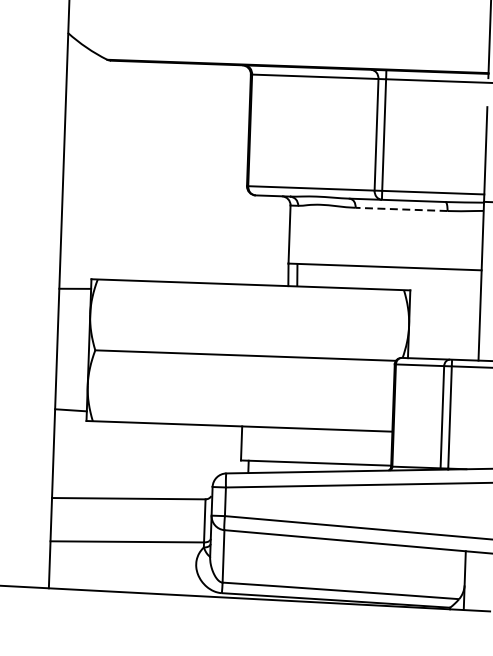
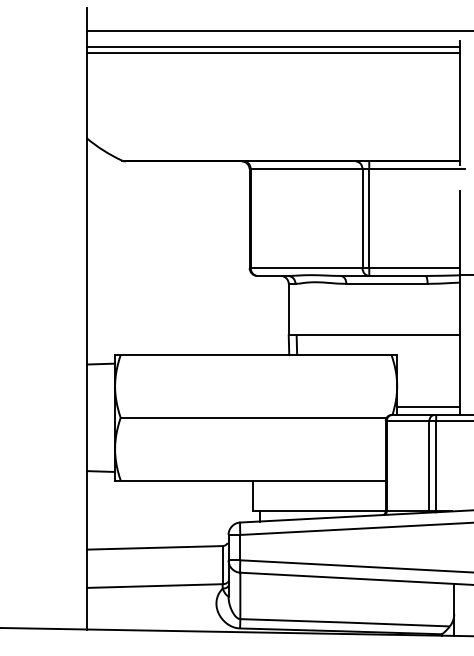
line: (401, 209) -> (386, 283), dashed -> solid
line: (443, 349) -> (428, 406), added

